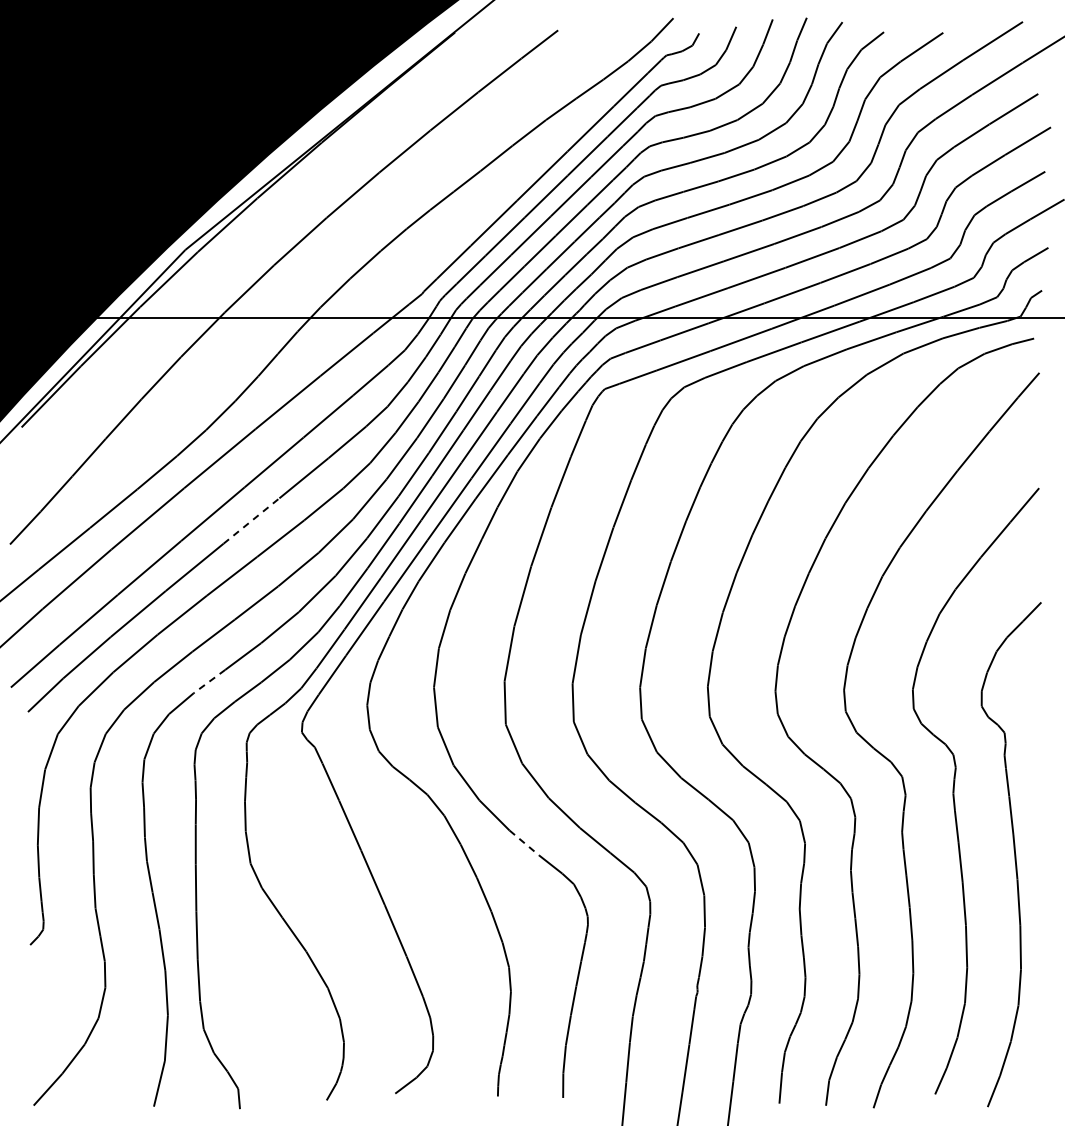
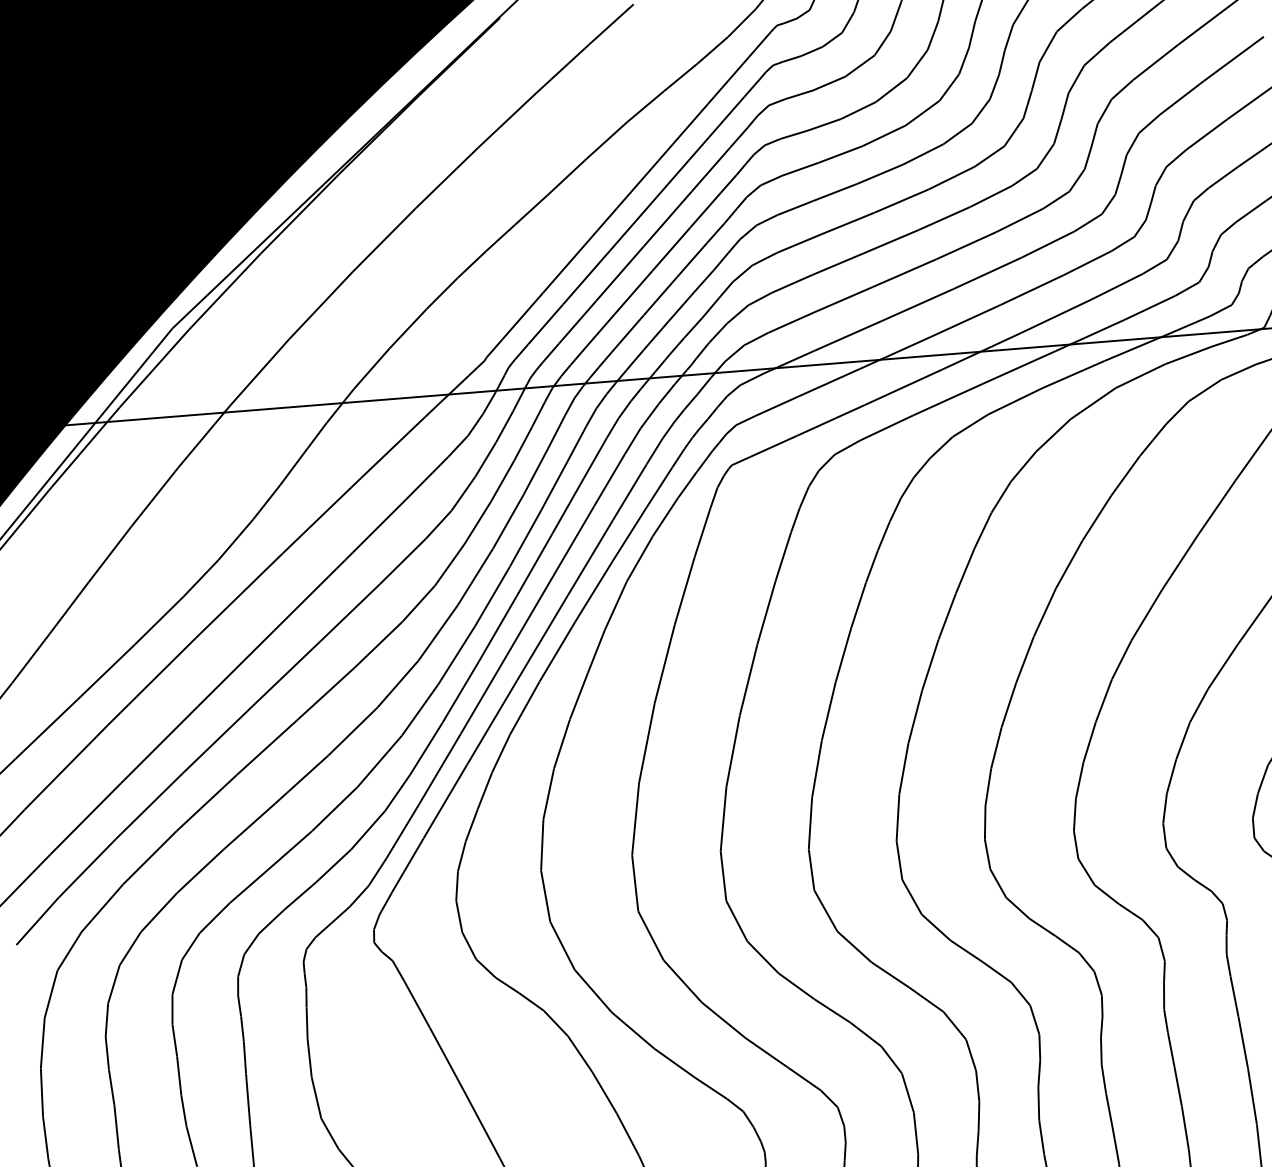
line: (251, 521) -> (286, 674), dashed -> solid
line: (209, 681) -> (248, 886), dashed -> solid
line: (524, 843) -> (674, 1063), dashed -> solid

